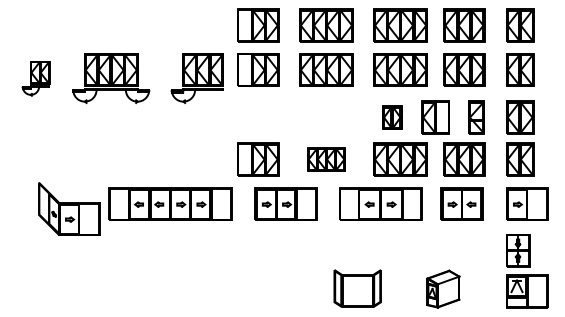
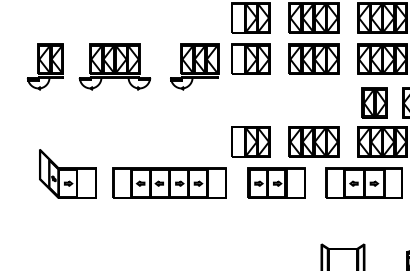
part: (35, 78) -> (44, 67), size x1.43
part: (392, 117) -> (375, 103), size x1.43
part: (326, 159) -> (314, 141), size x1.43
part: (69, 208) -> (68, 173), moved

